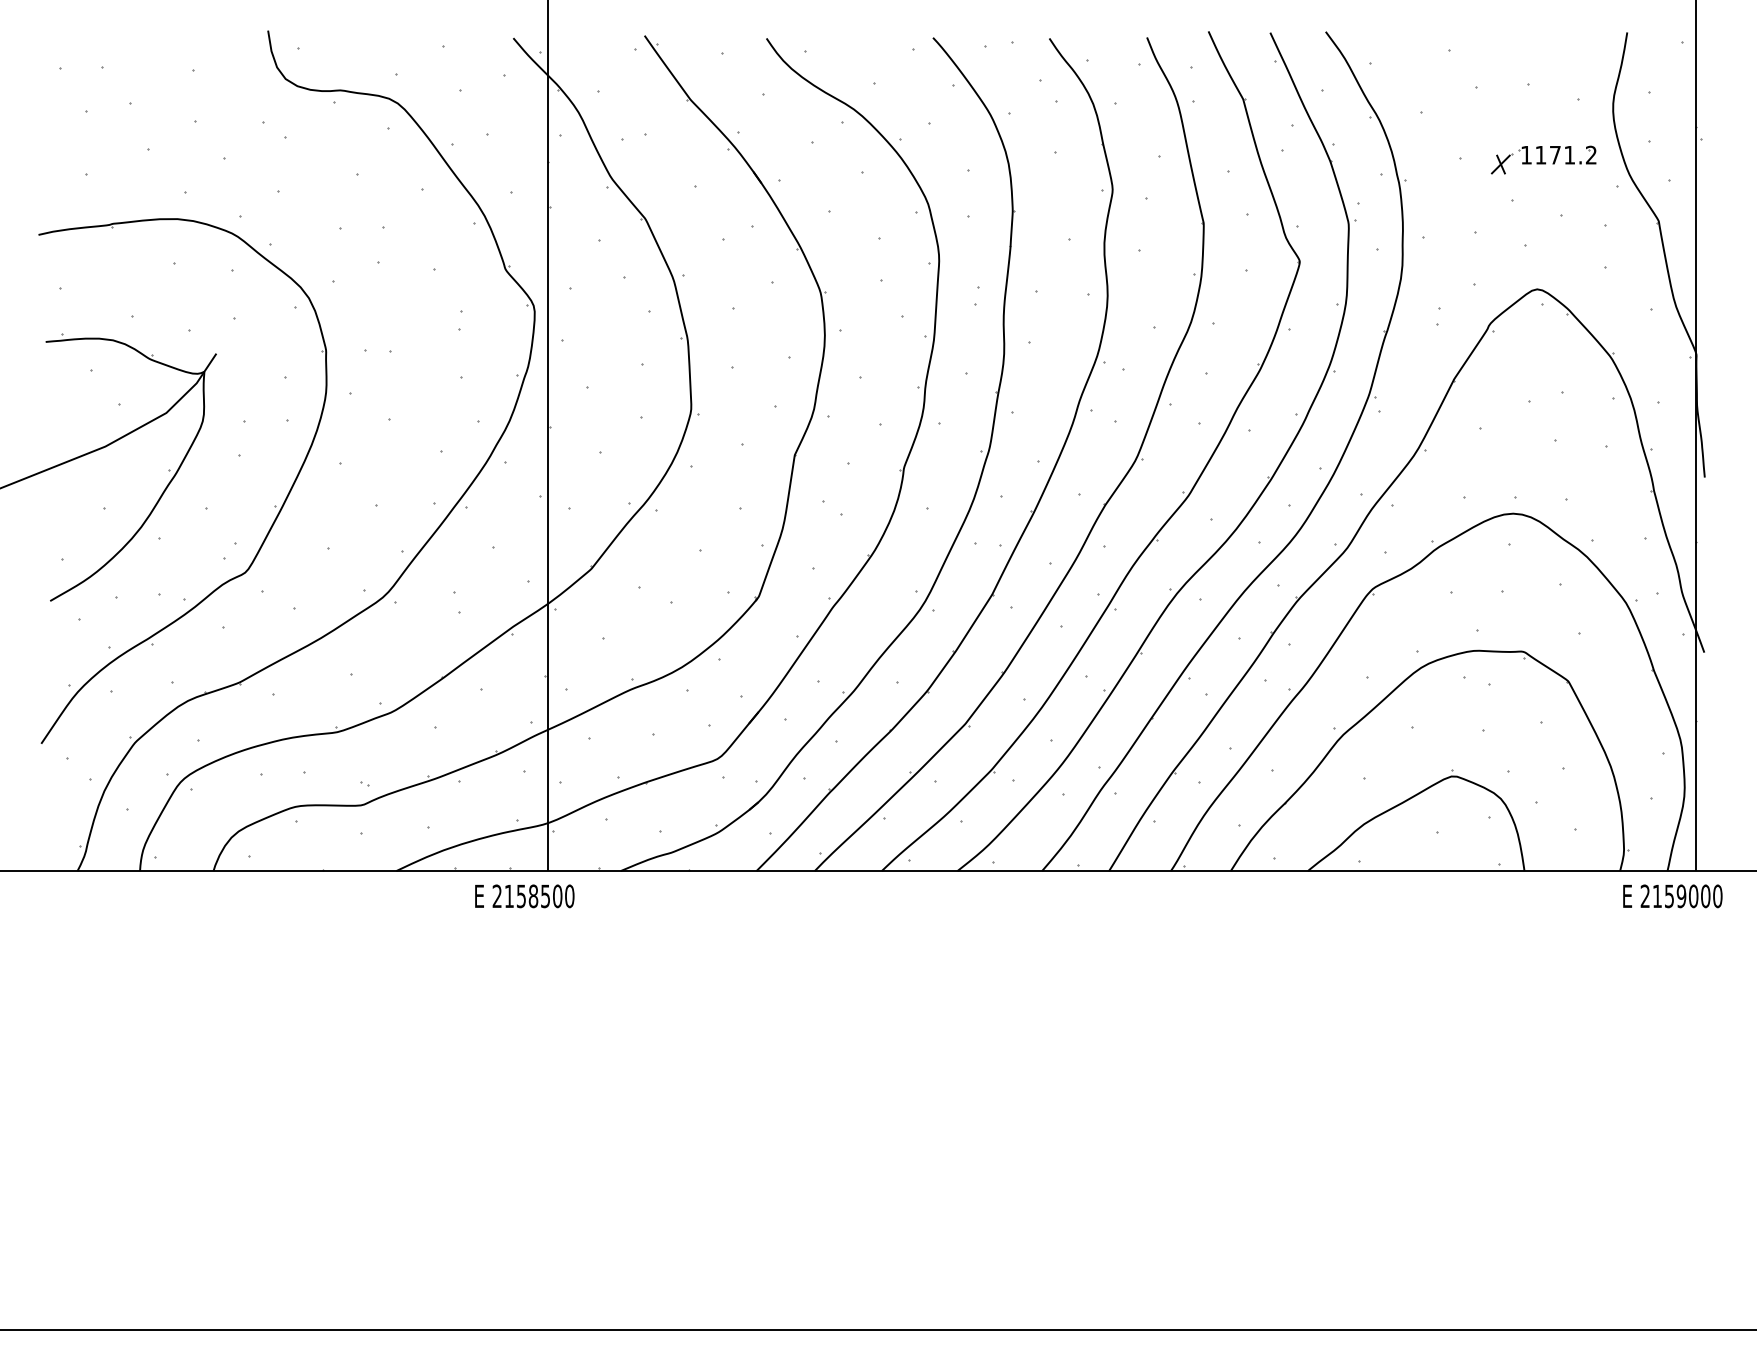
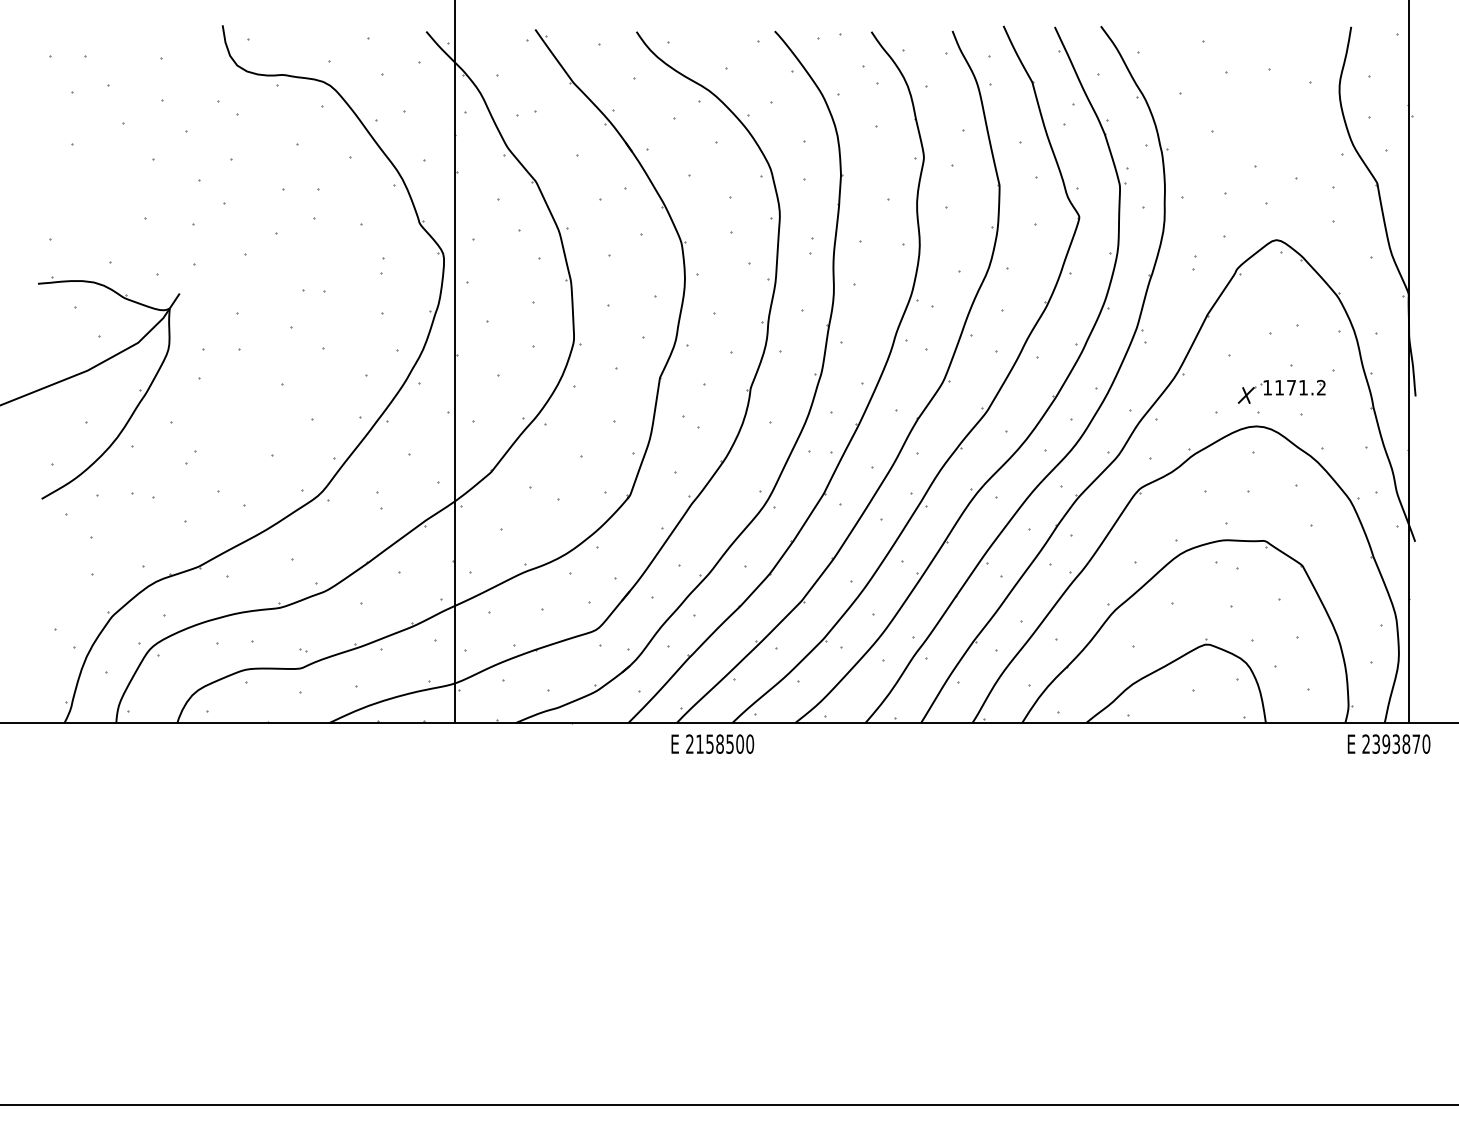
part: (1543, 159) -> (1281, 391), moved
part: (273, 506) -> (227, 420), removed
text: (524, 895) -> (712, 743), moved
text: (1681, 895) -> (1396, 743), 2159000 -> 2393870

